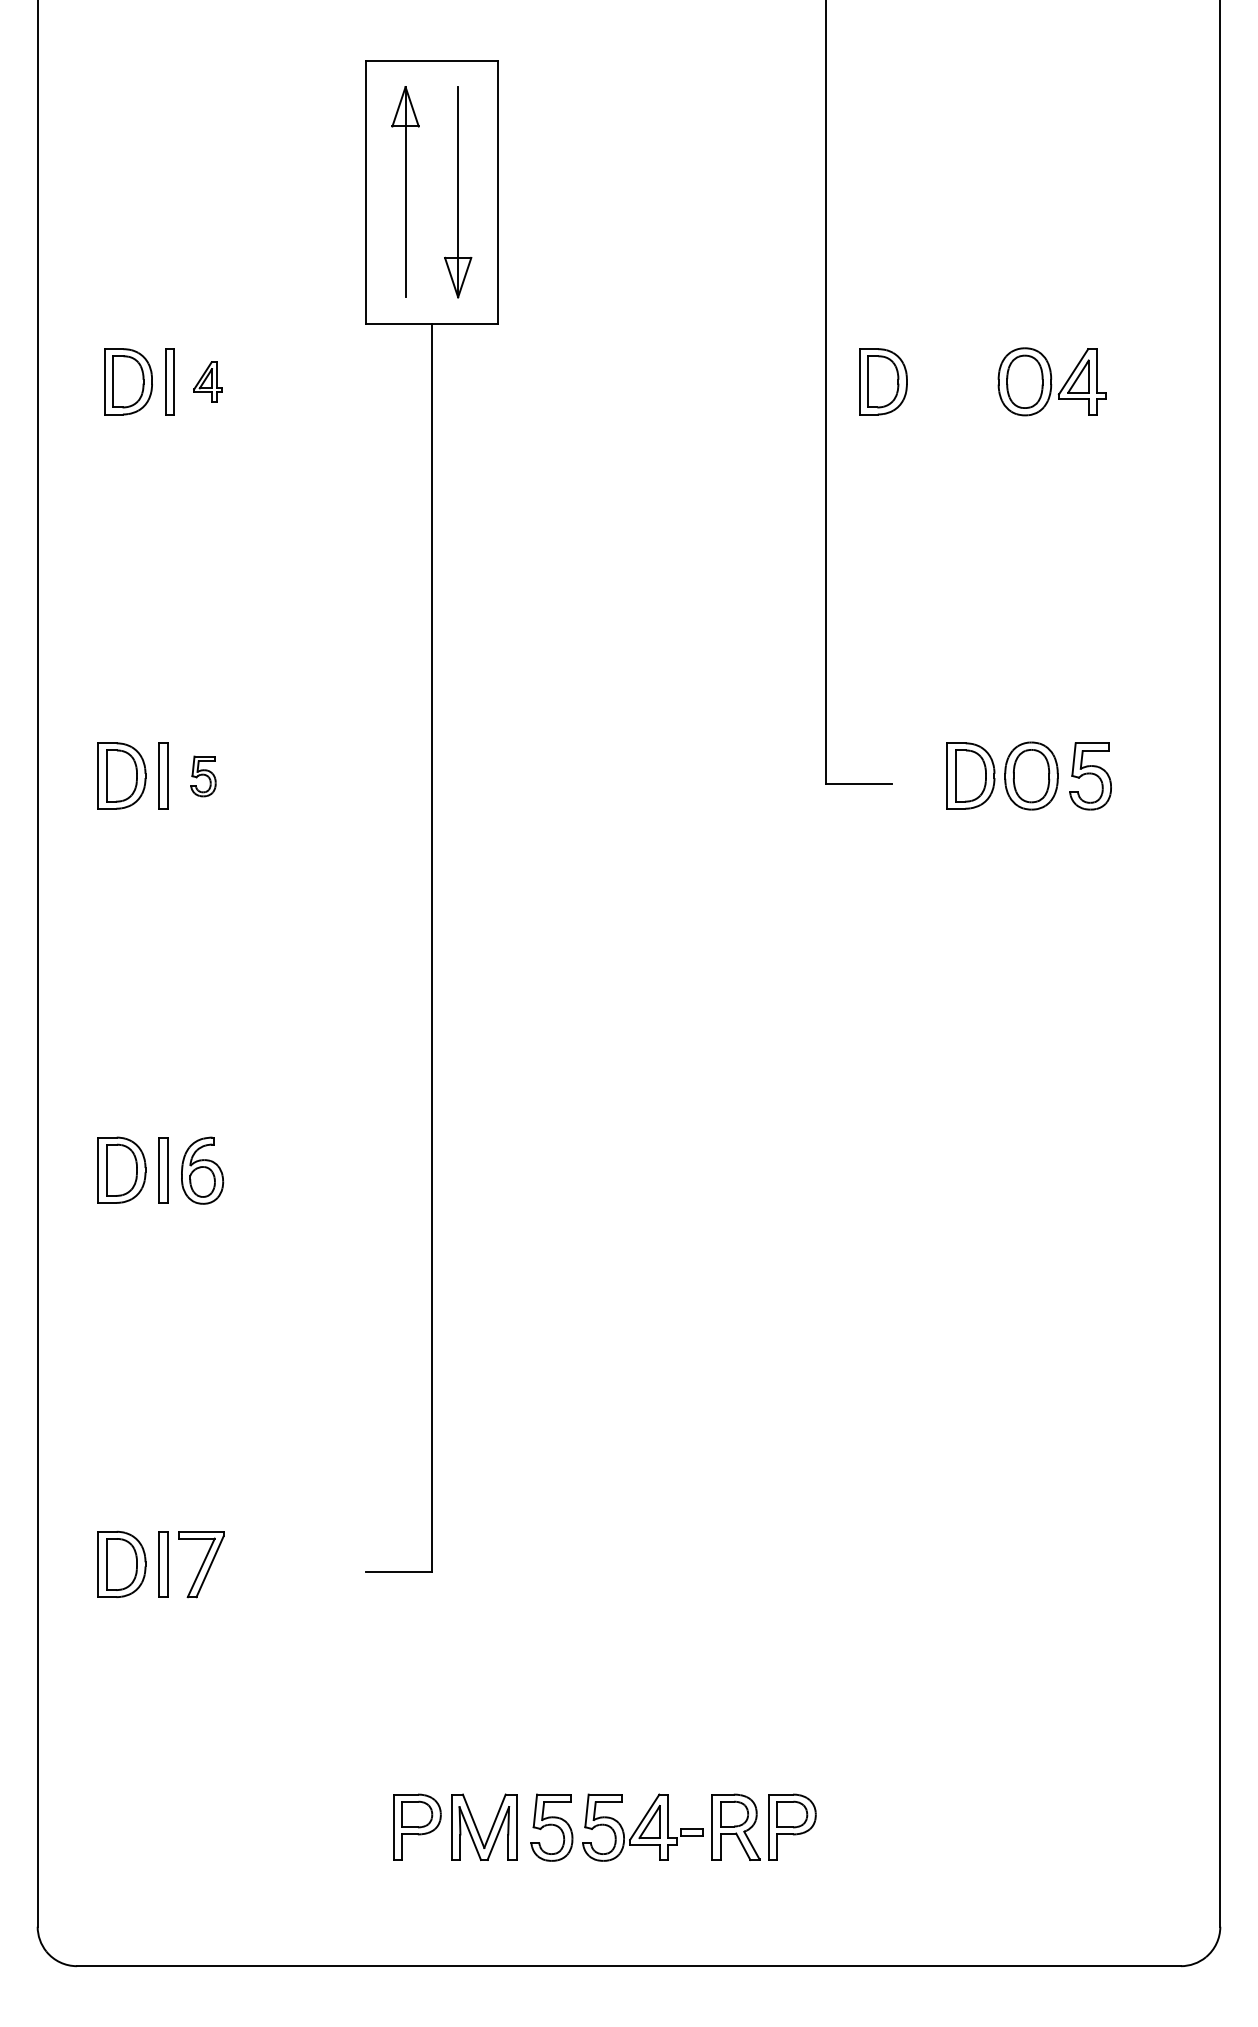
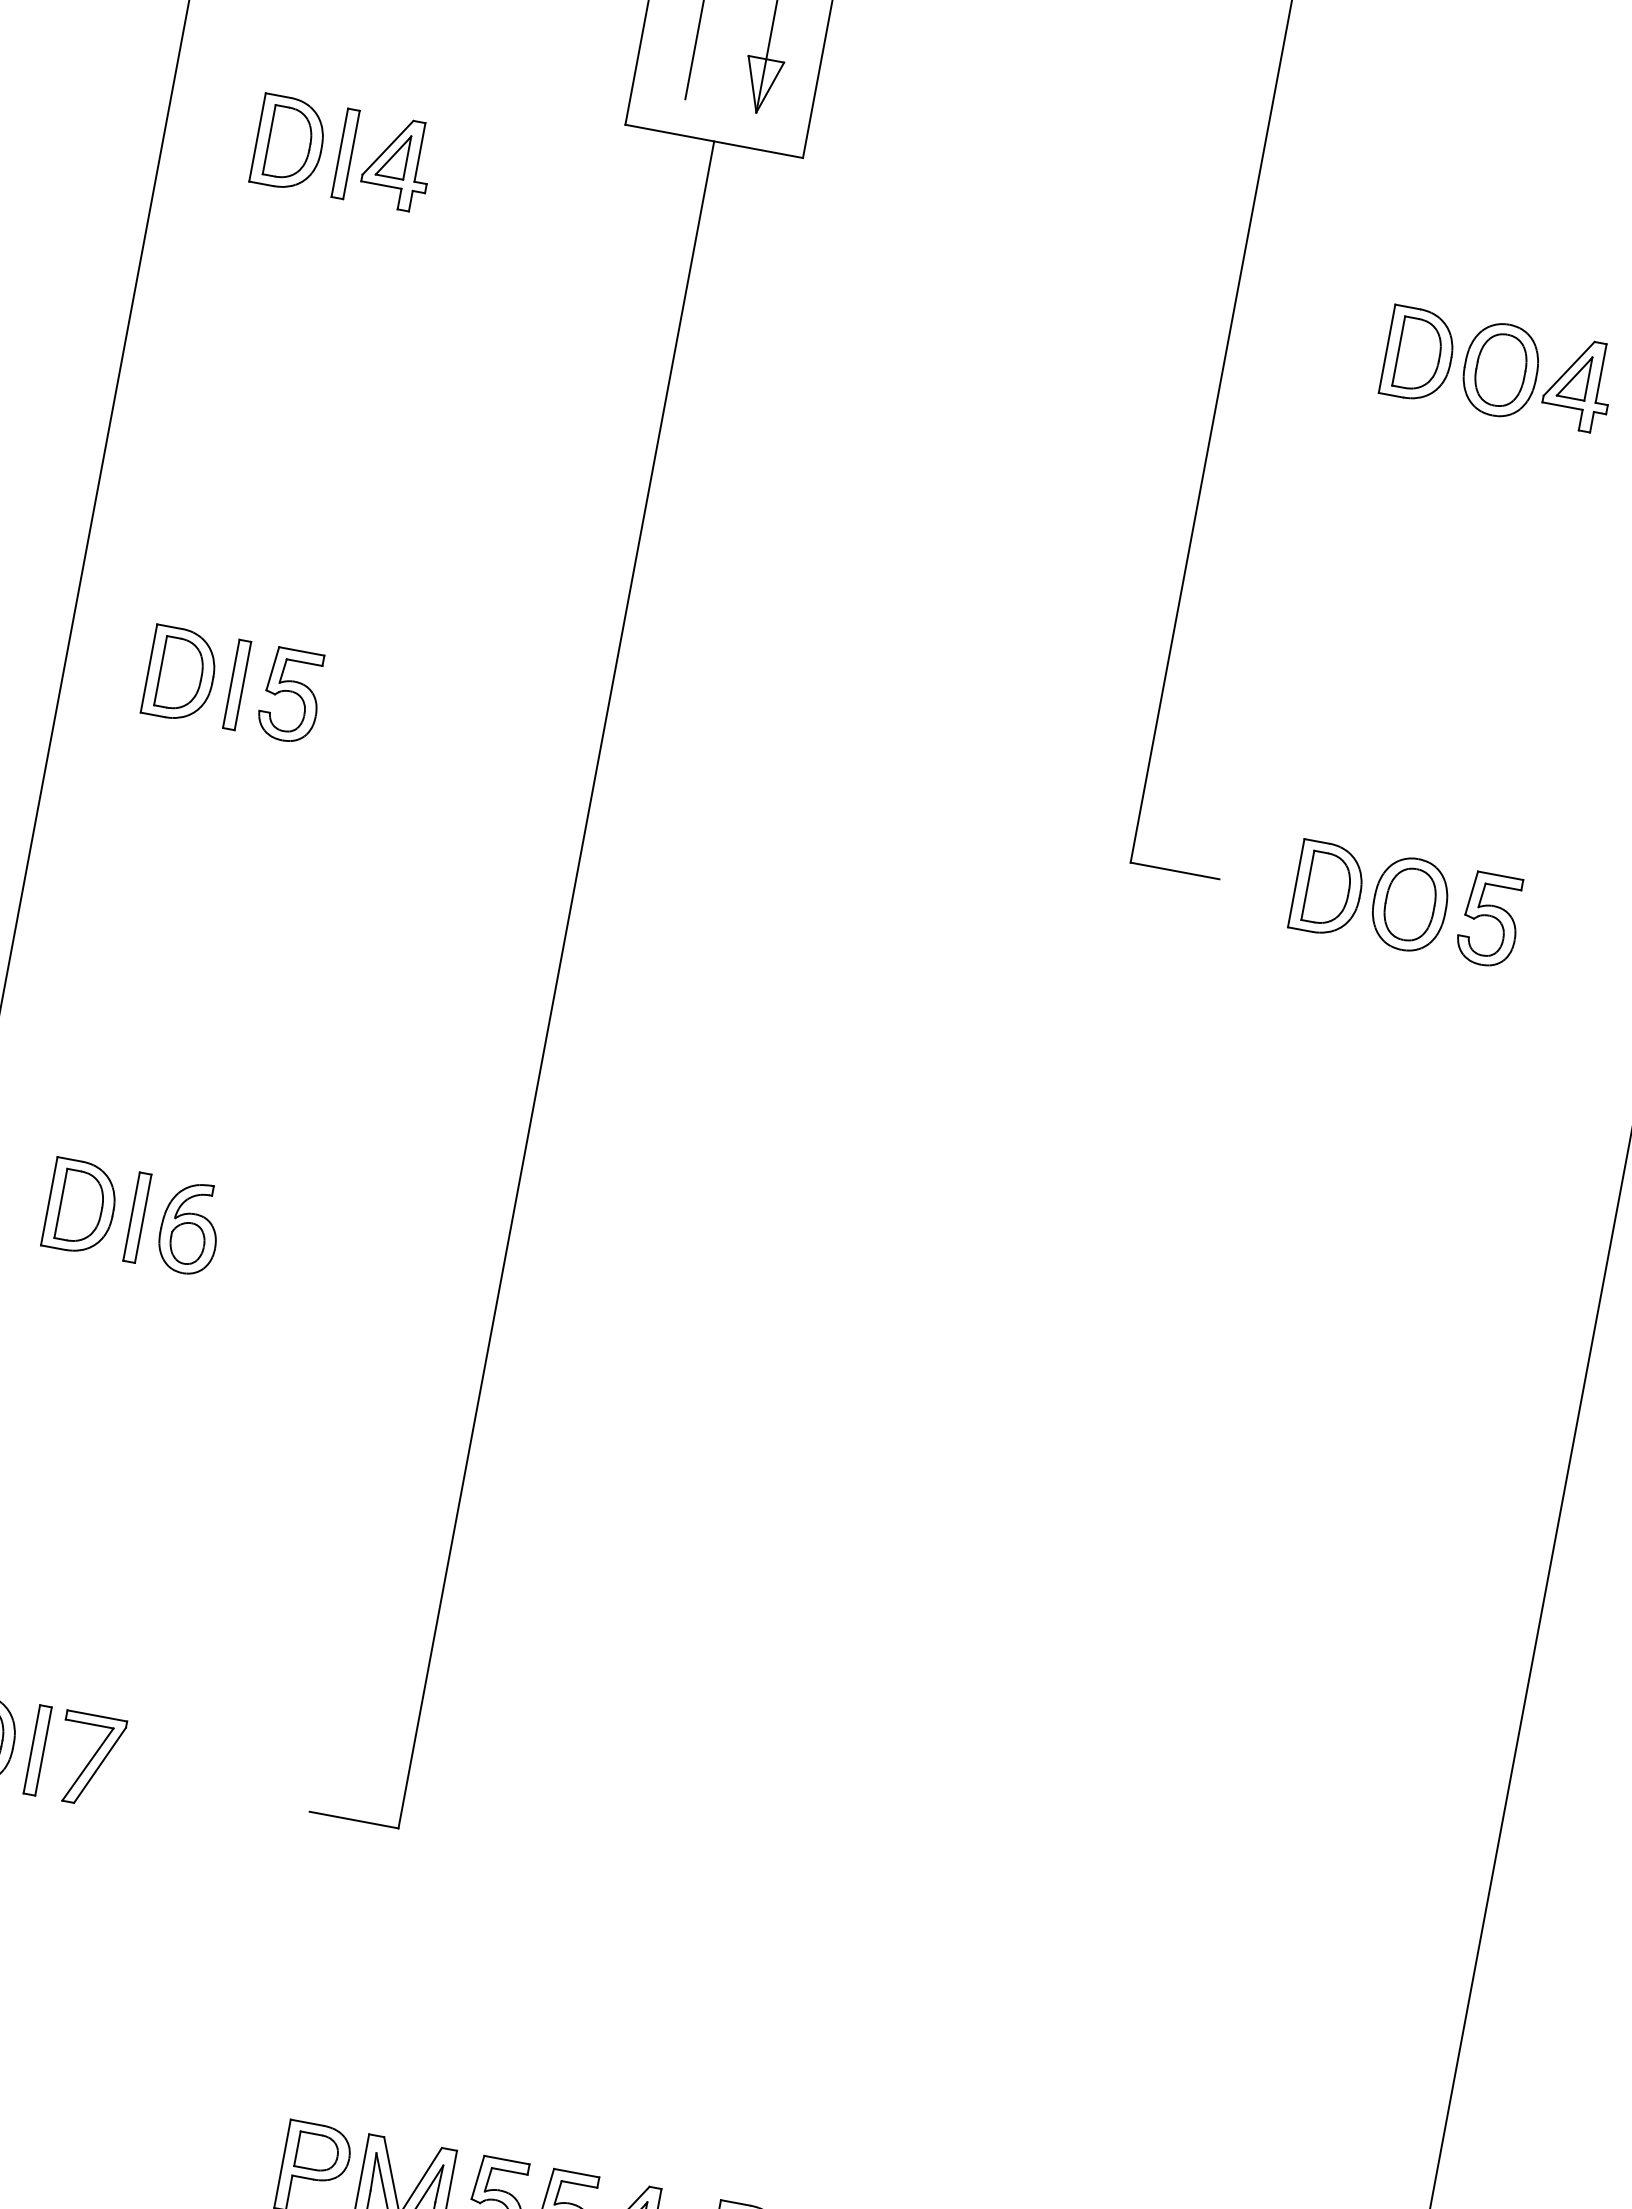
part: (207, 381) -> (396, 162), size x1.67
part: (883, 381) -> (1419, 354), moved
part: (203, 776) -> (291, 695), size x1.67

